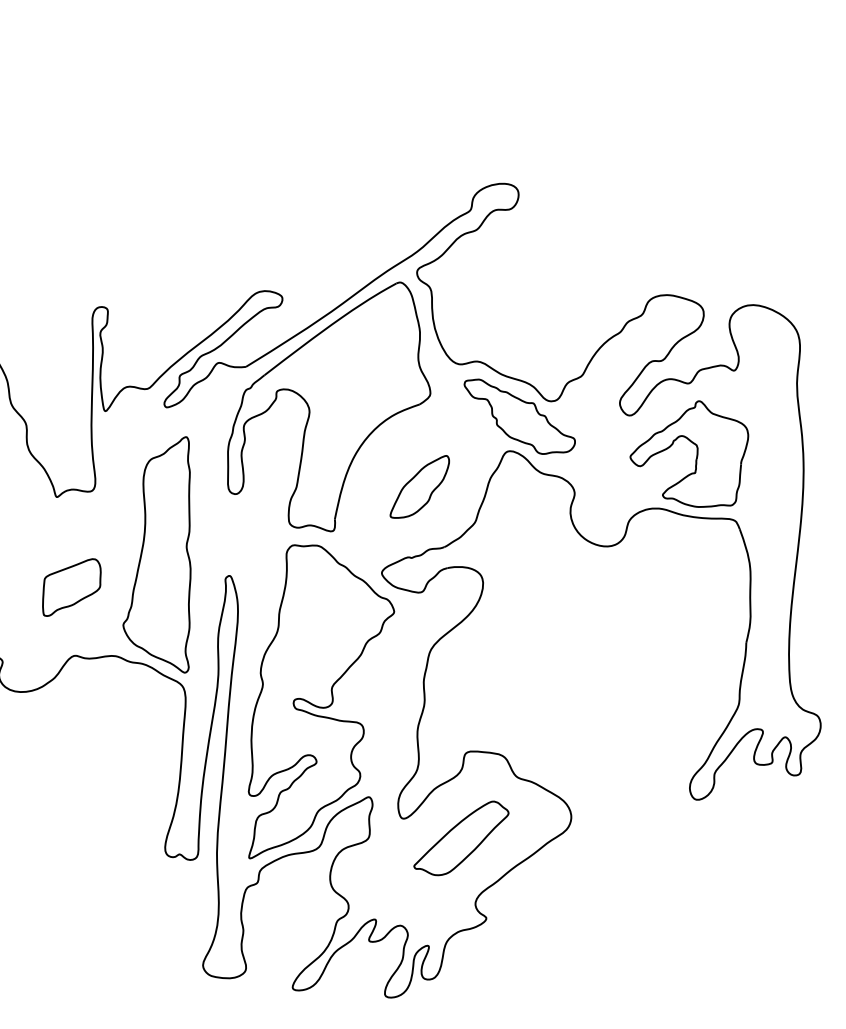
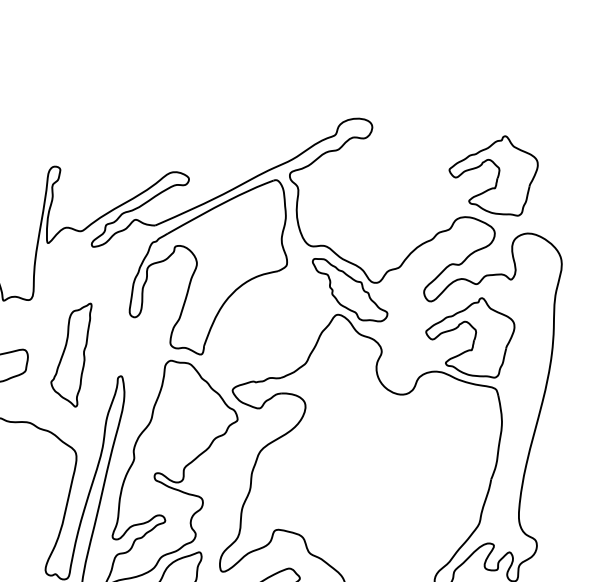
part: (696, 231) -> (498, 174), added
part: (419, 486) -> (269, 331), removed
part: (156, 554) -> (70, 353), size x0.6

